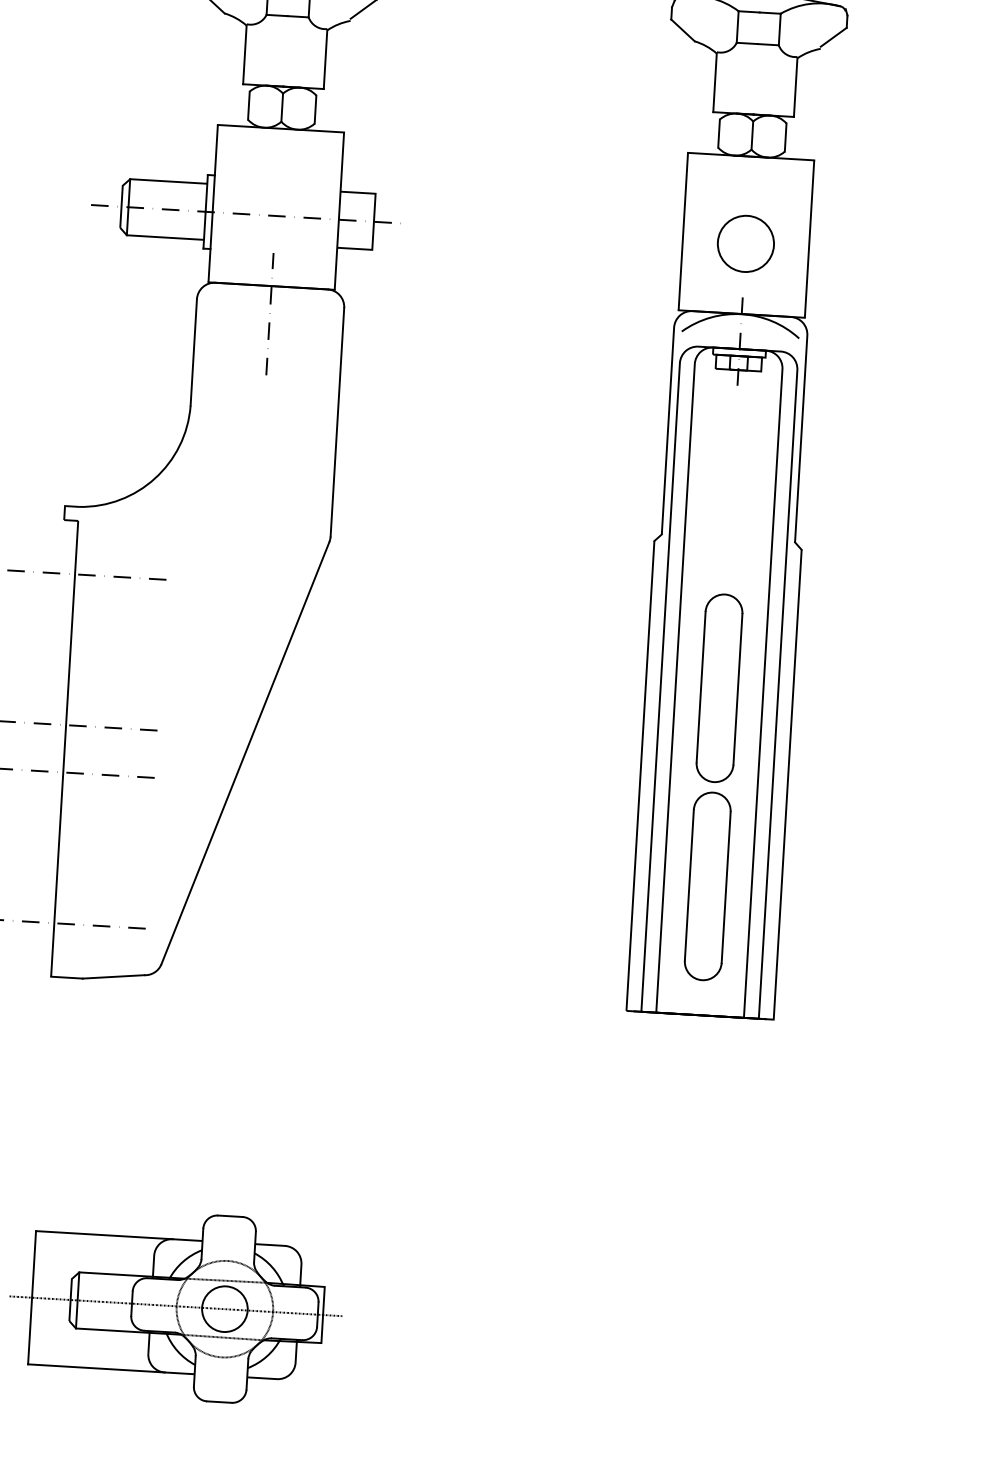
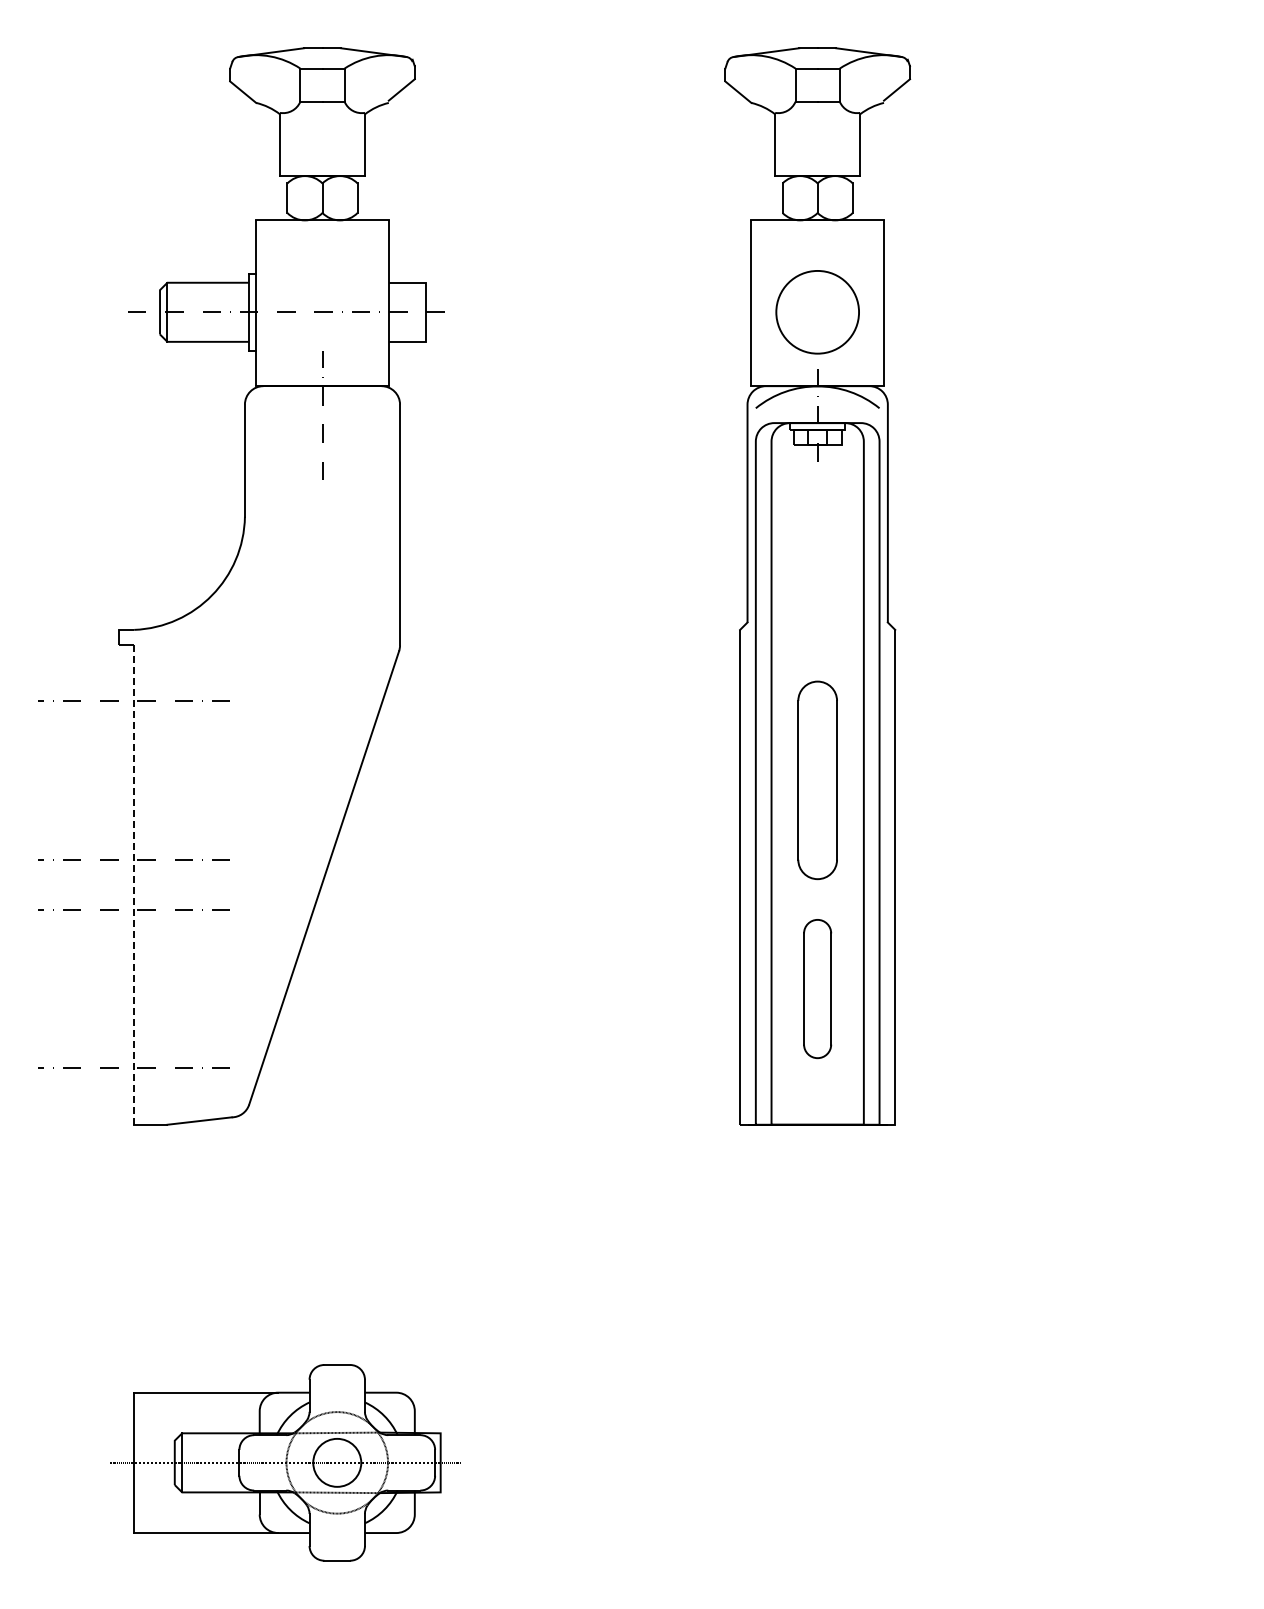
circle: (745, 243) -> (817, 311), size x1.4
line: (65, 748) -> (134, 884), solid -> dashed
part: (707, 885) -> (817, 988), size x0.7

